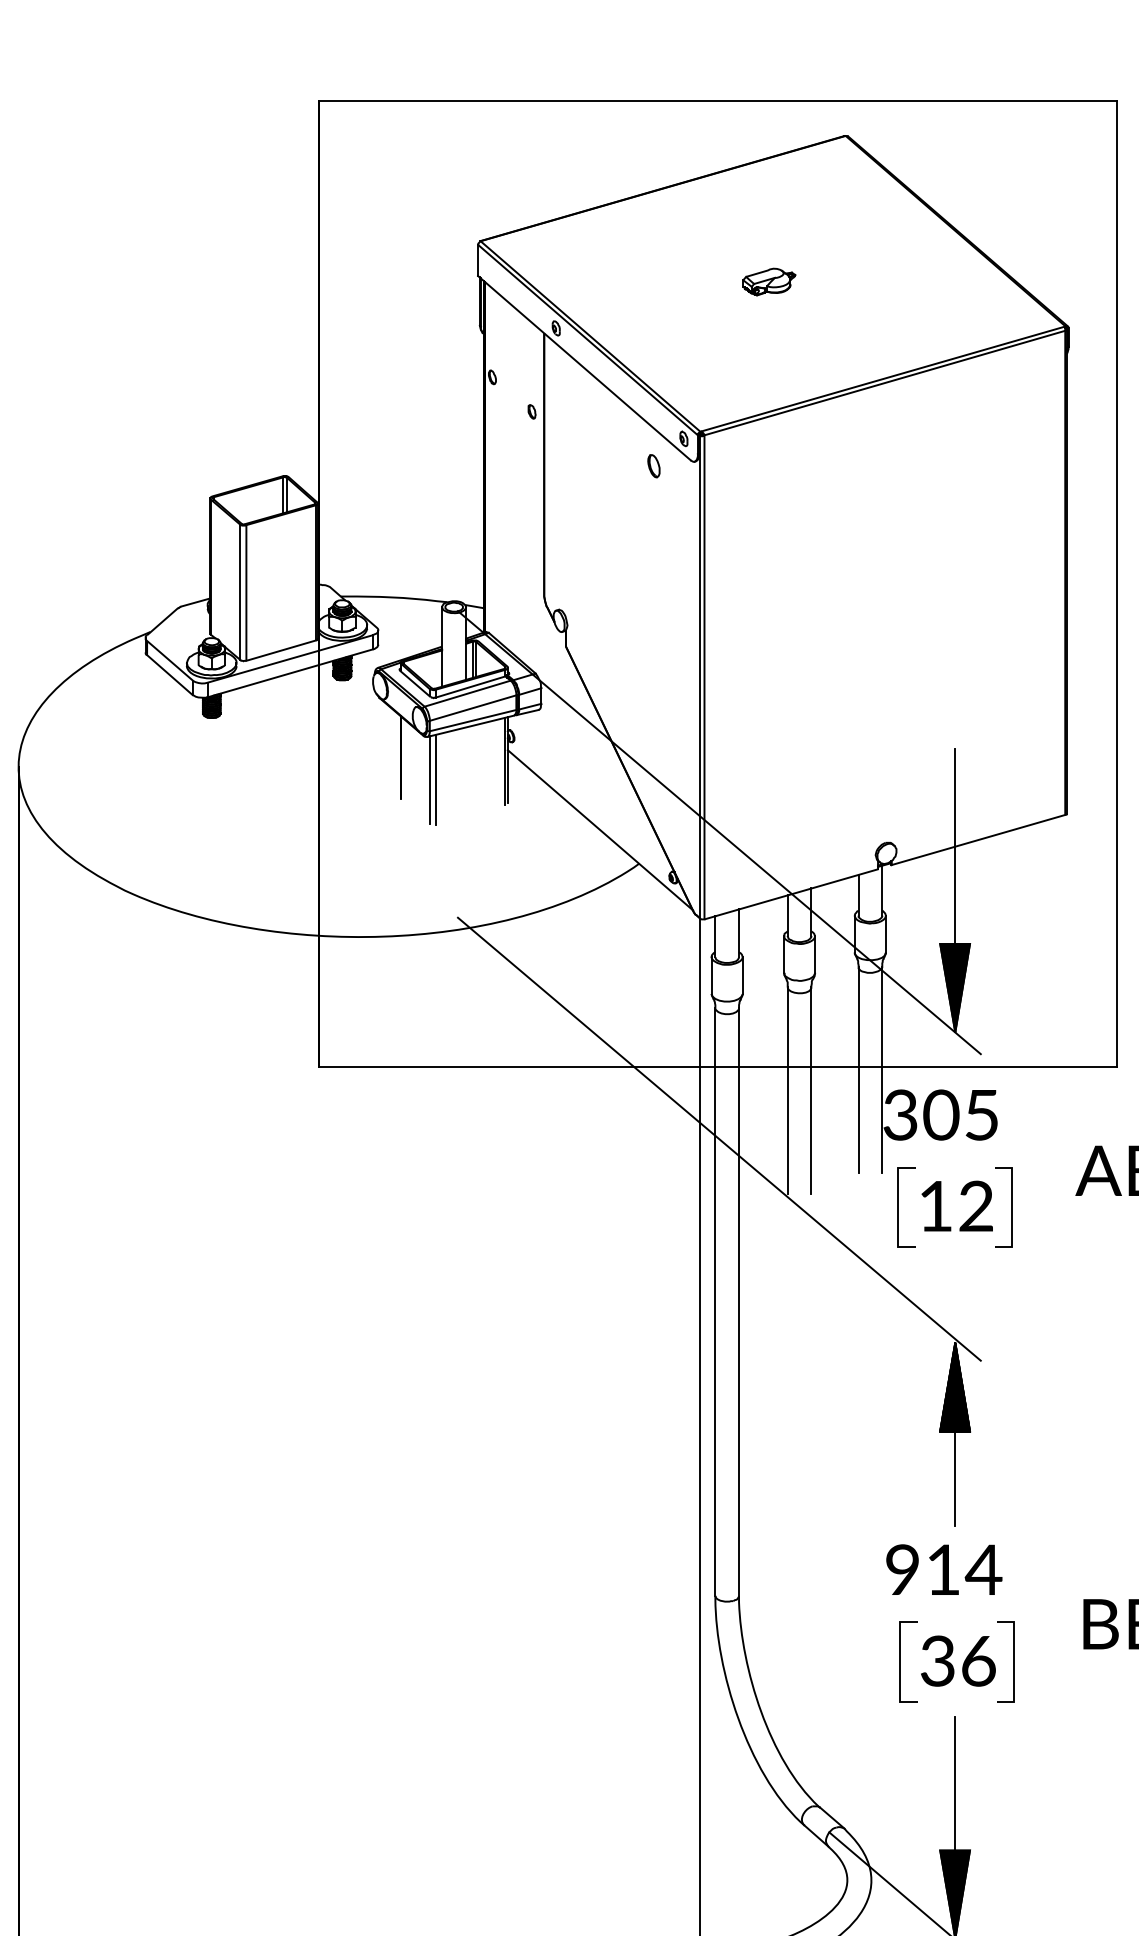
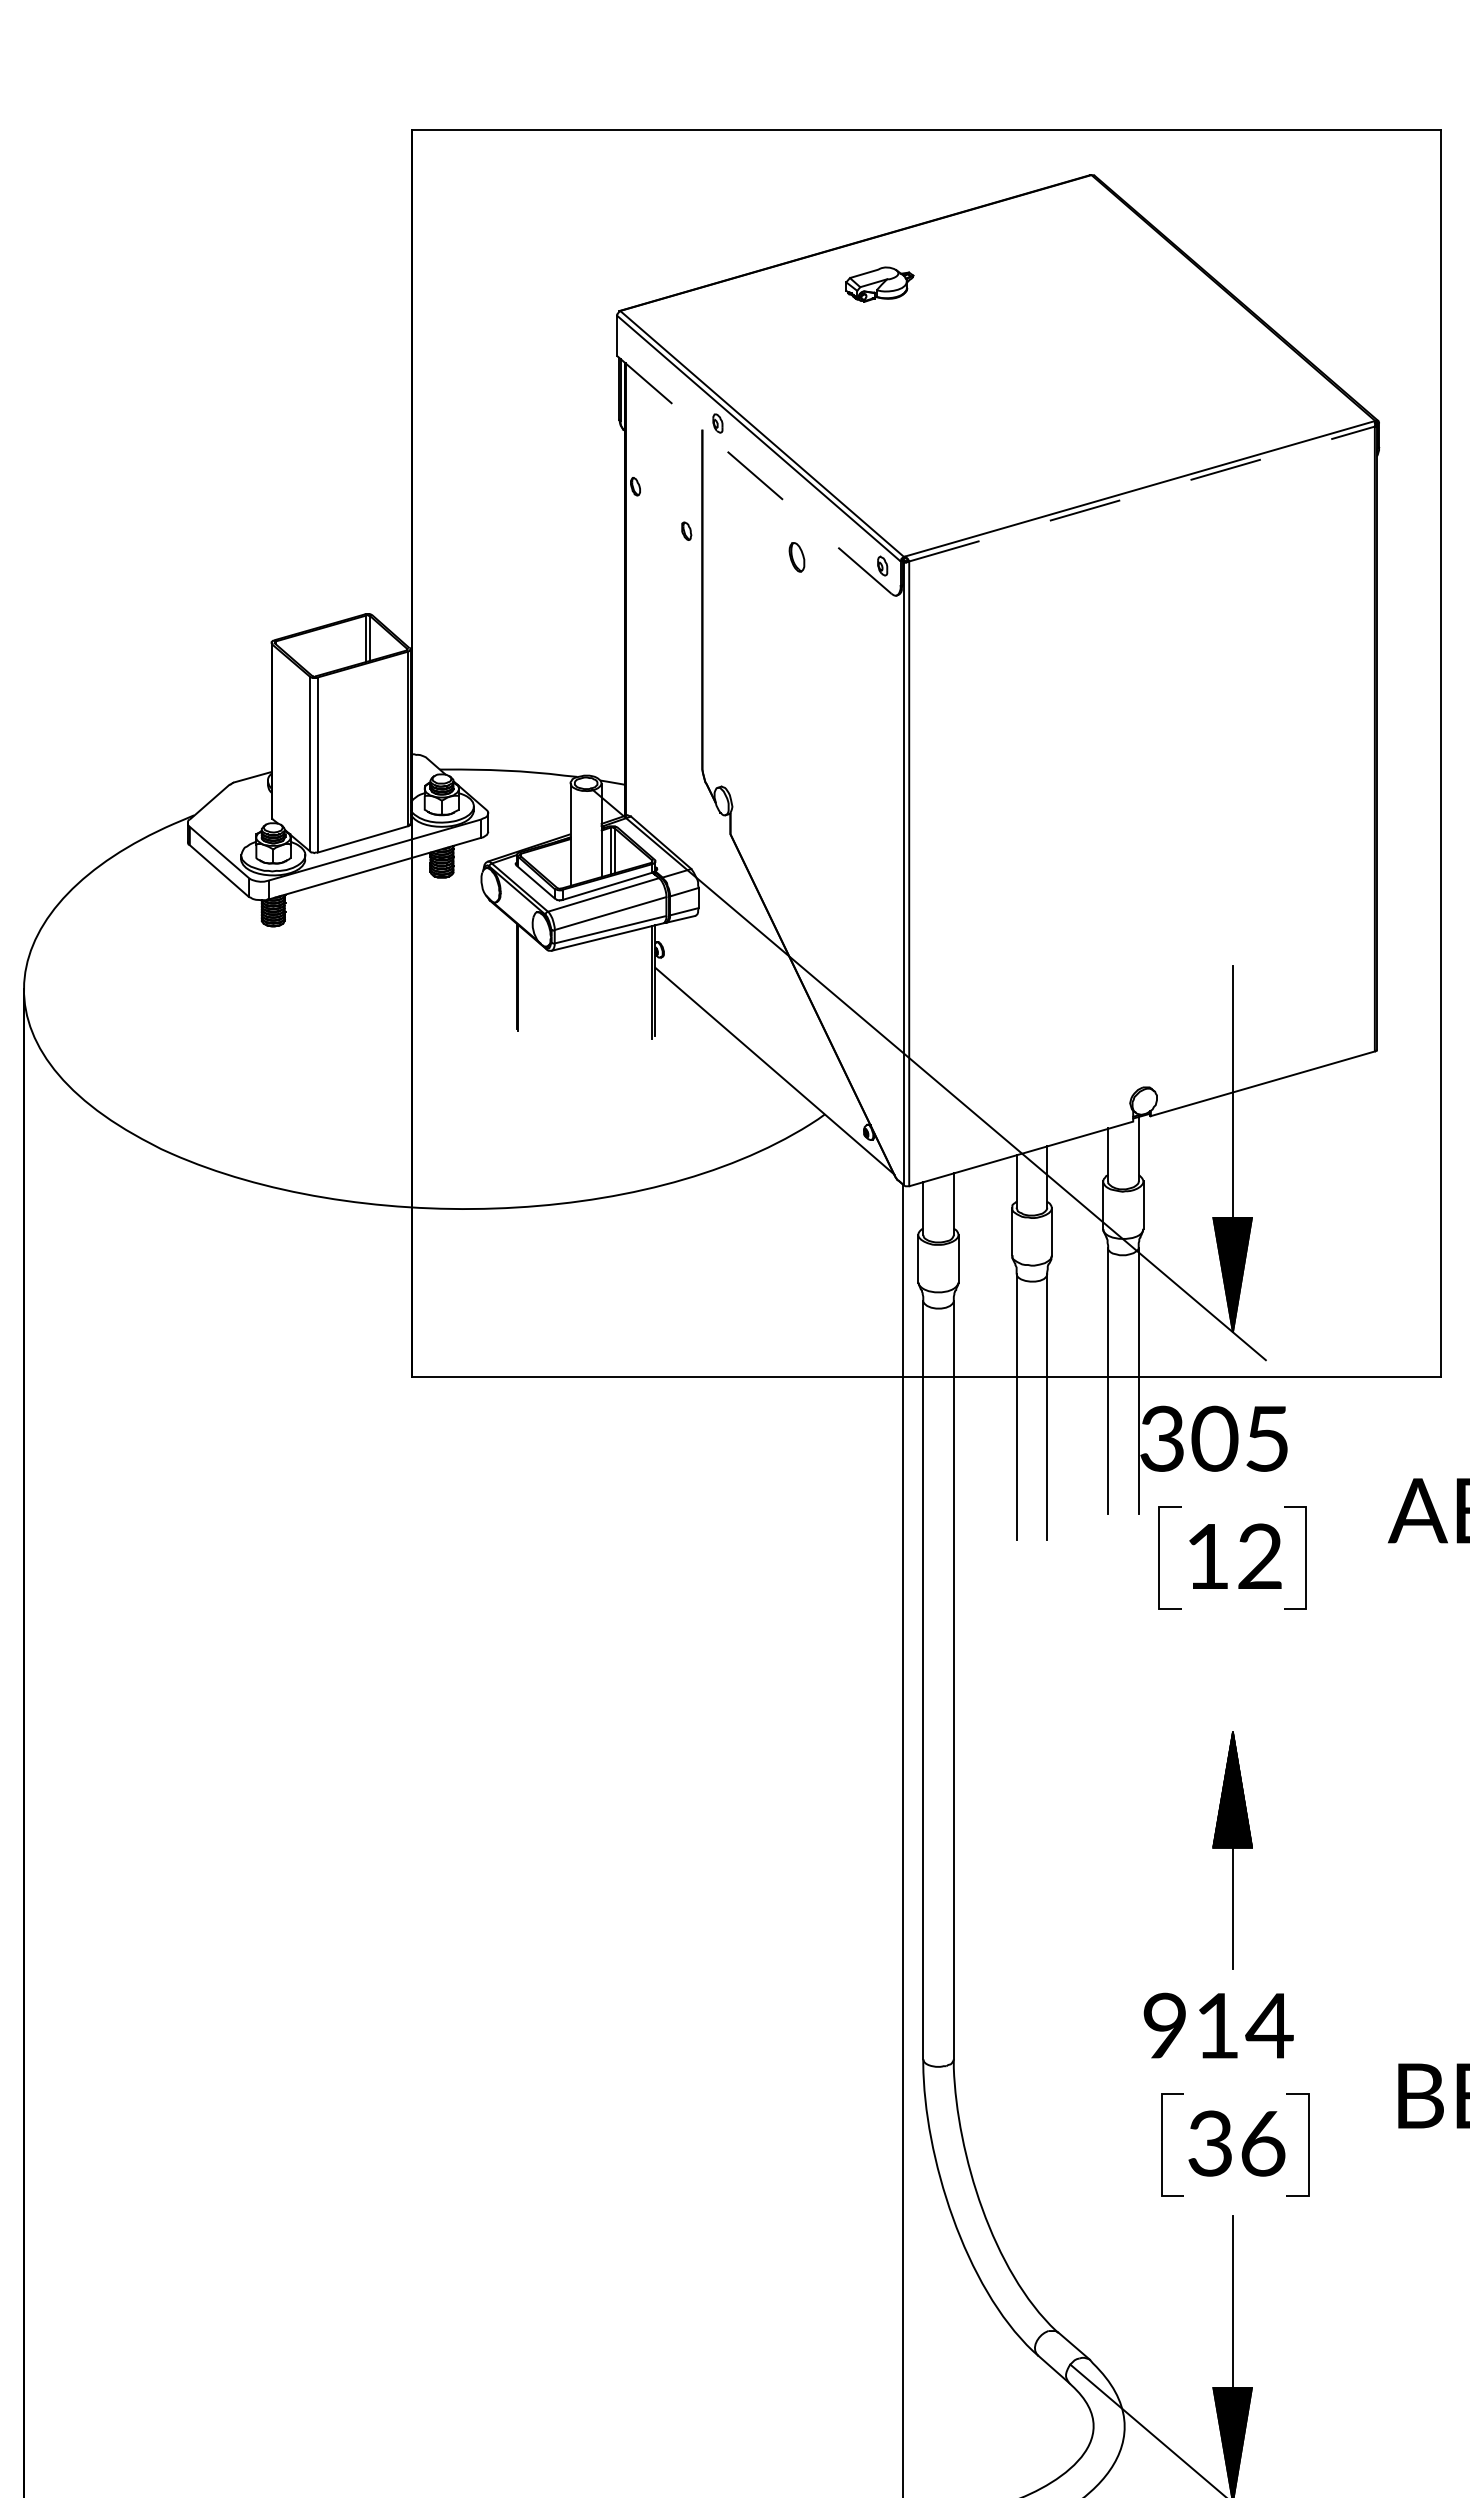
part: (769, 281) -> (879, 284), moved
line: (584, 367) -> (754, 474), solid -> dashed
line: (885, 382) -> (1142, 493), solid -> dashed
part: (653, 466) -> (796, 557), moved
line: (429, 780) -> (554, 1006), removed
line: (435, 780) -> (562, 1006), removed
line: (719, 1138) -> (928, 1469), removed

